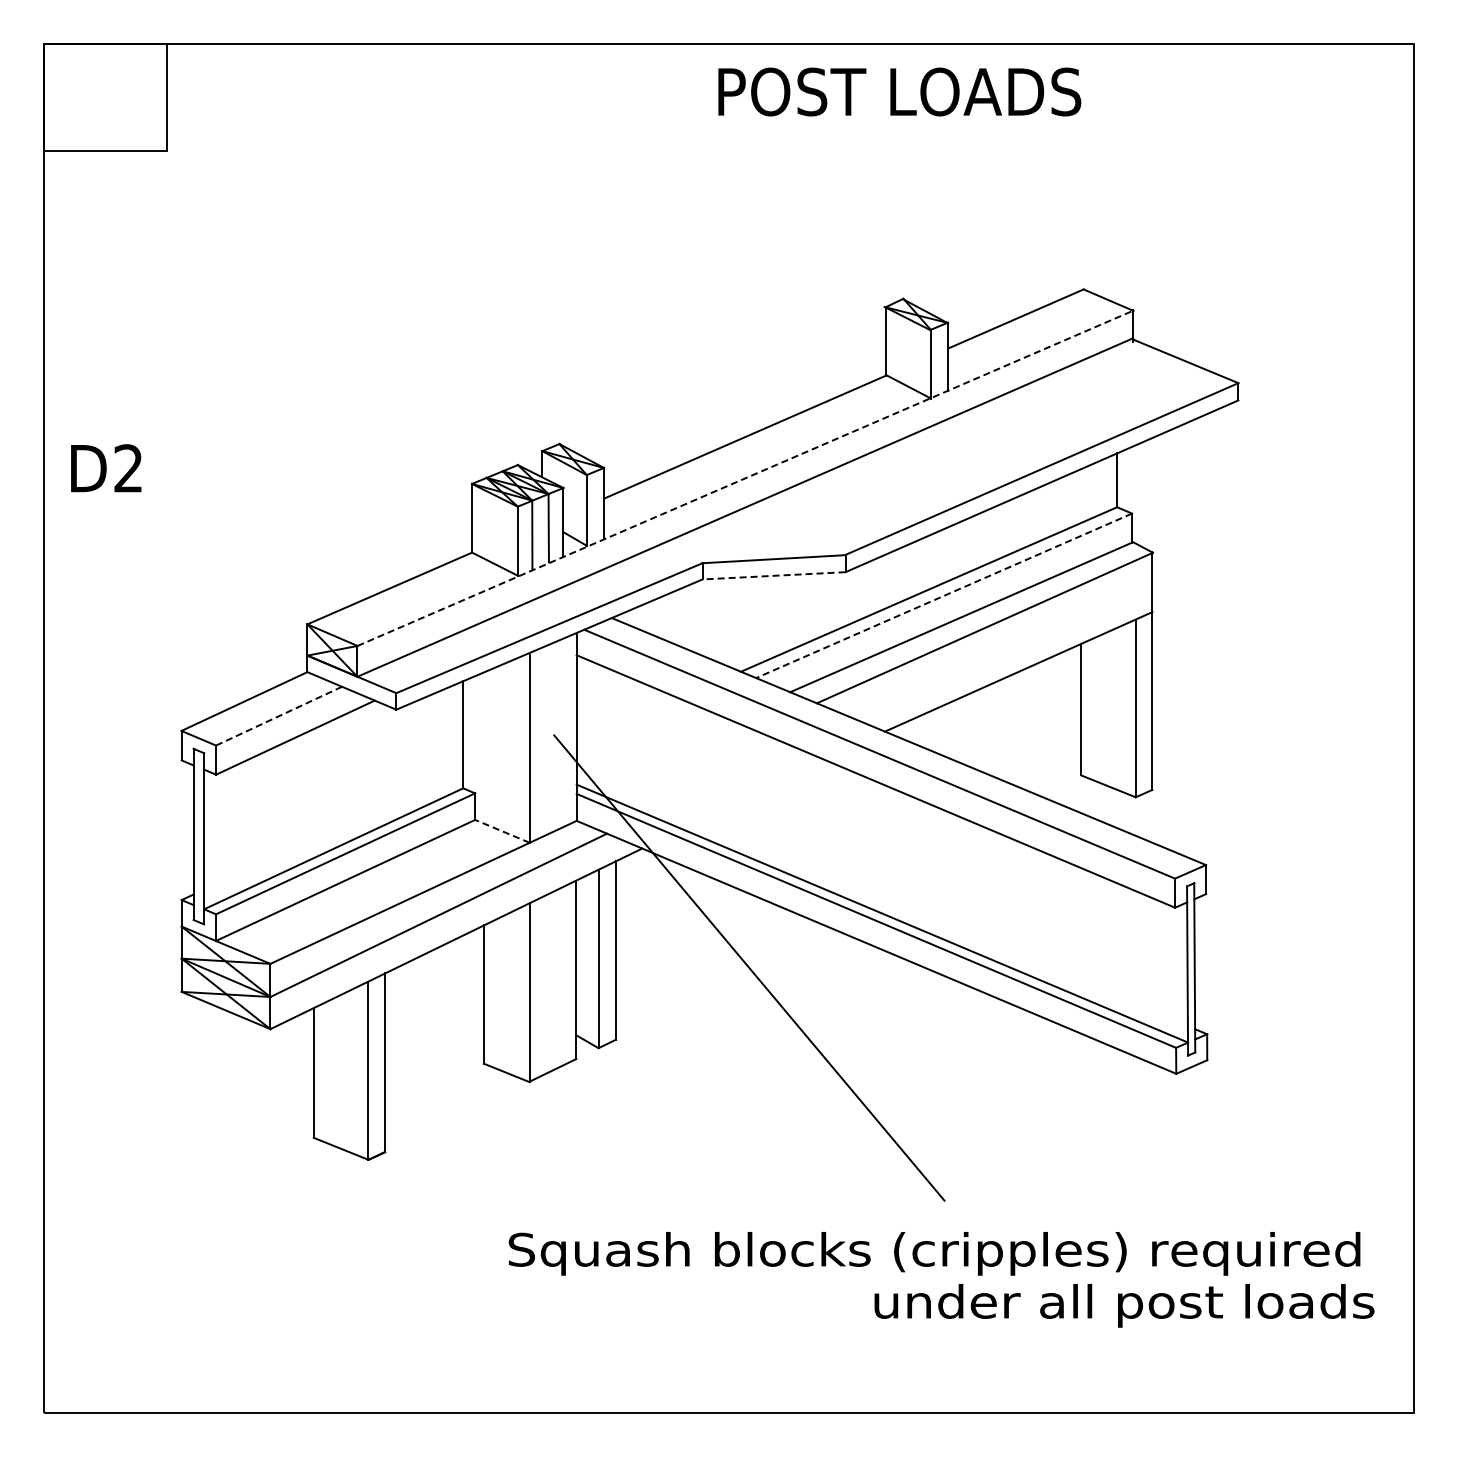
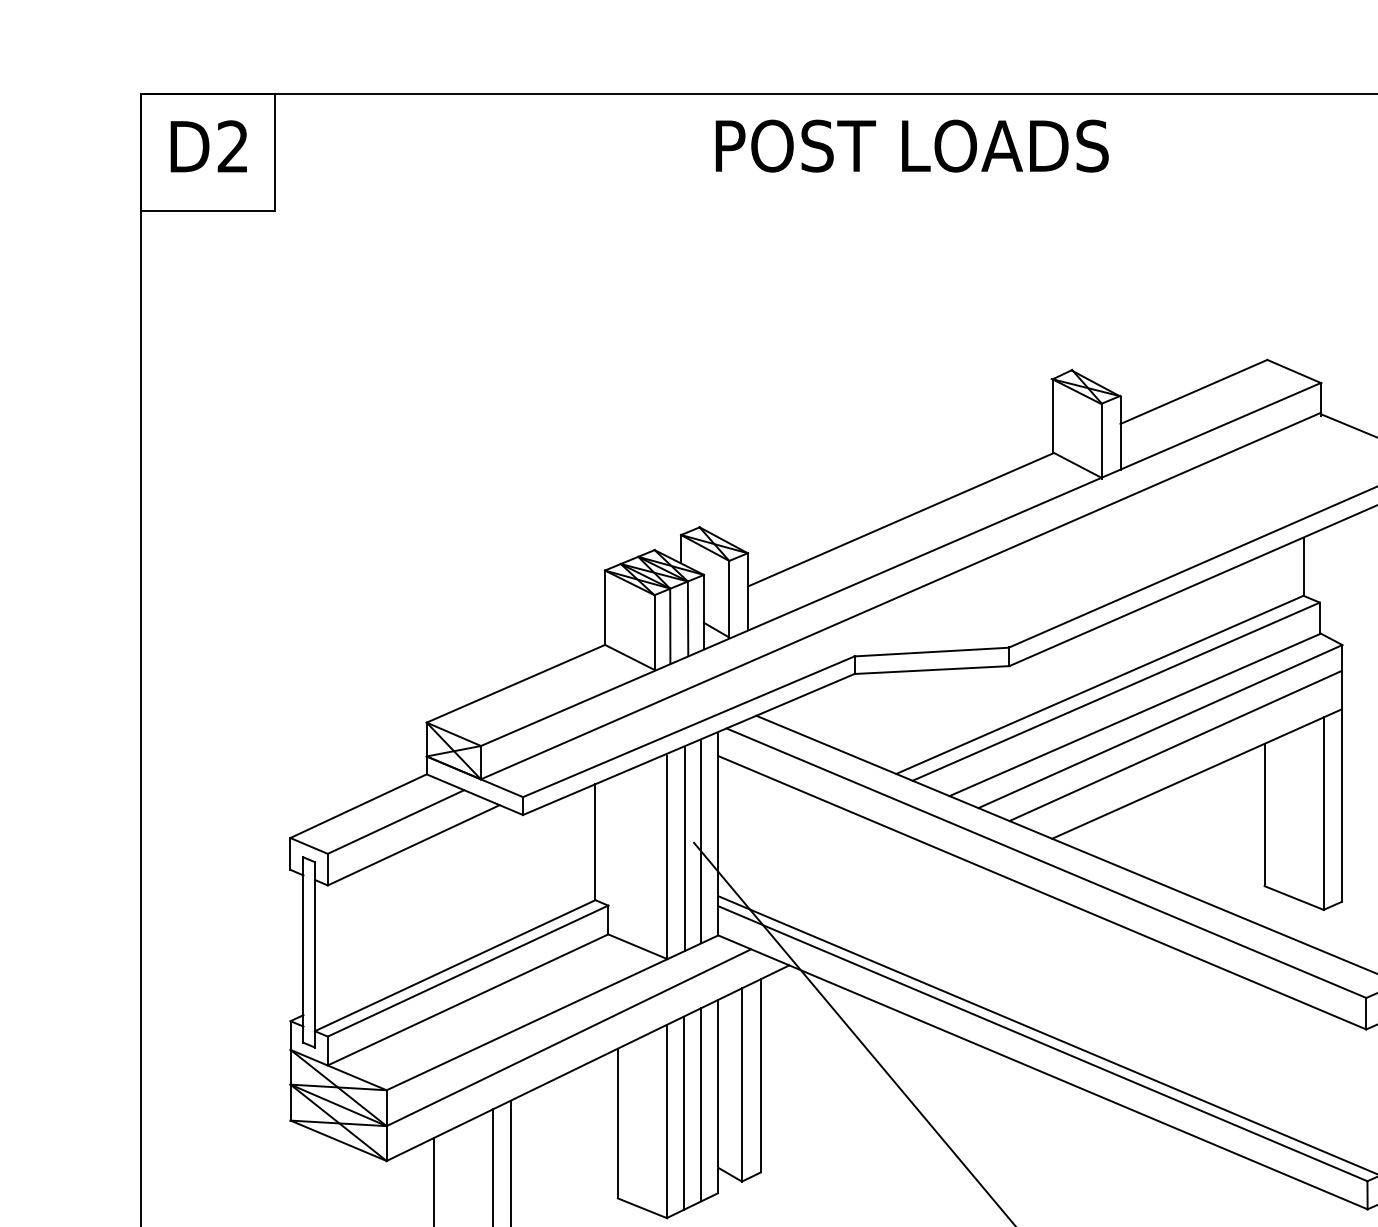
text: (899, 91) -> (911, 145), moved
text: (106, 468) -> (209, 146), moved
line: (745, 478) -> (901, 564), dashed -> solid
line: (774, 575) -> (932, 669), dashed -> solid
line: (943, 596) -> (1115, 692), dashed -> solid
line: (998, 645) -> (1175, 745), added
line: (279, 716) -> (396, 822), dashed -> solid
line: (561, 734) -> (701, 841), added
line: (545, 741) -> (684, 849), added
line: (502, 831) -> (637, 946), dashed -> solid
line: (560, 977) -> (700, 1105), added
line: (545, 984) -> (684, 1112), added

